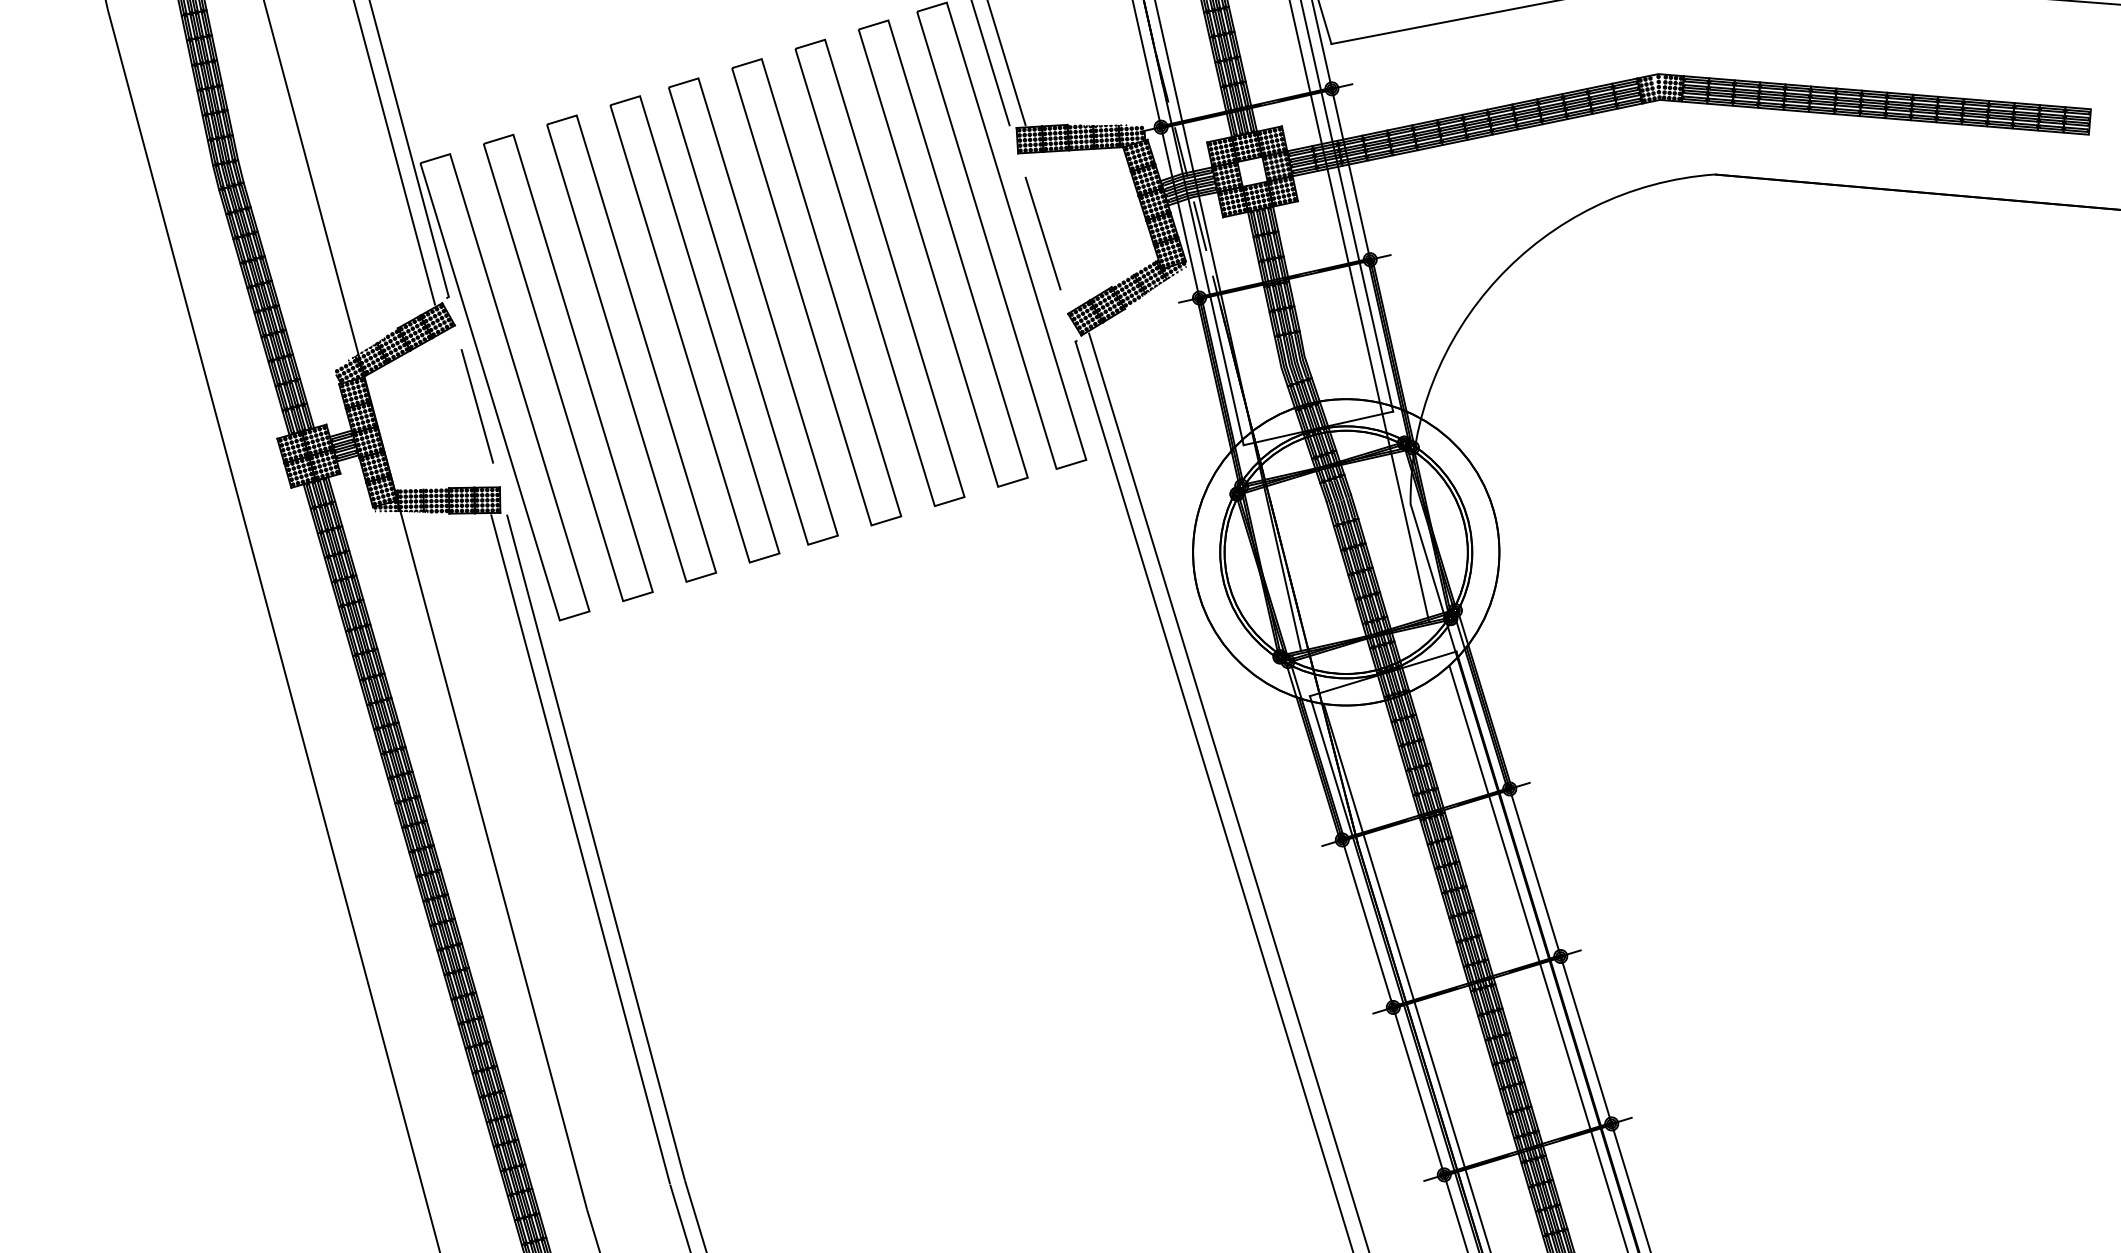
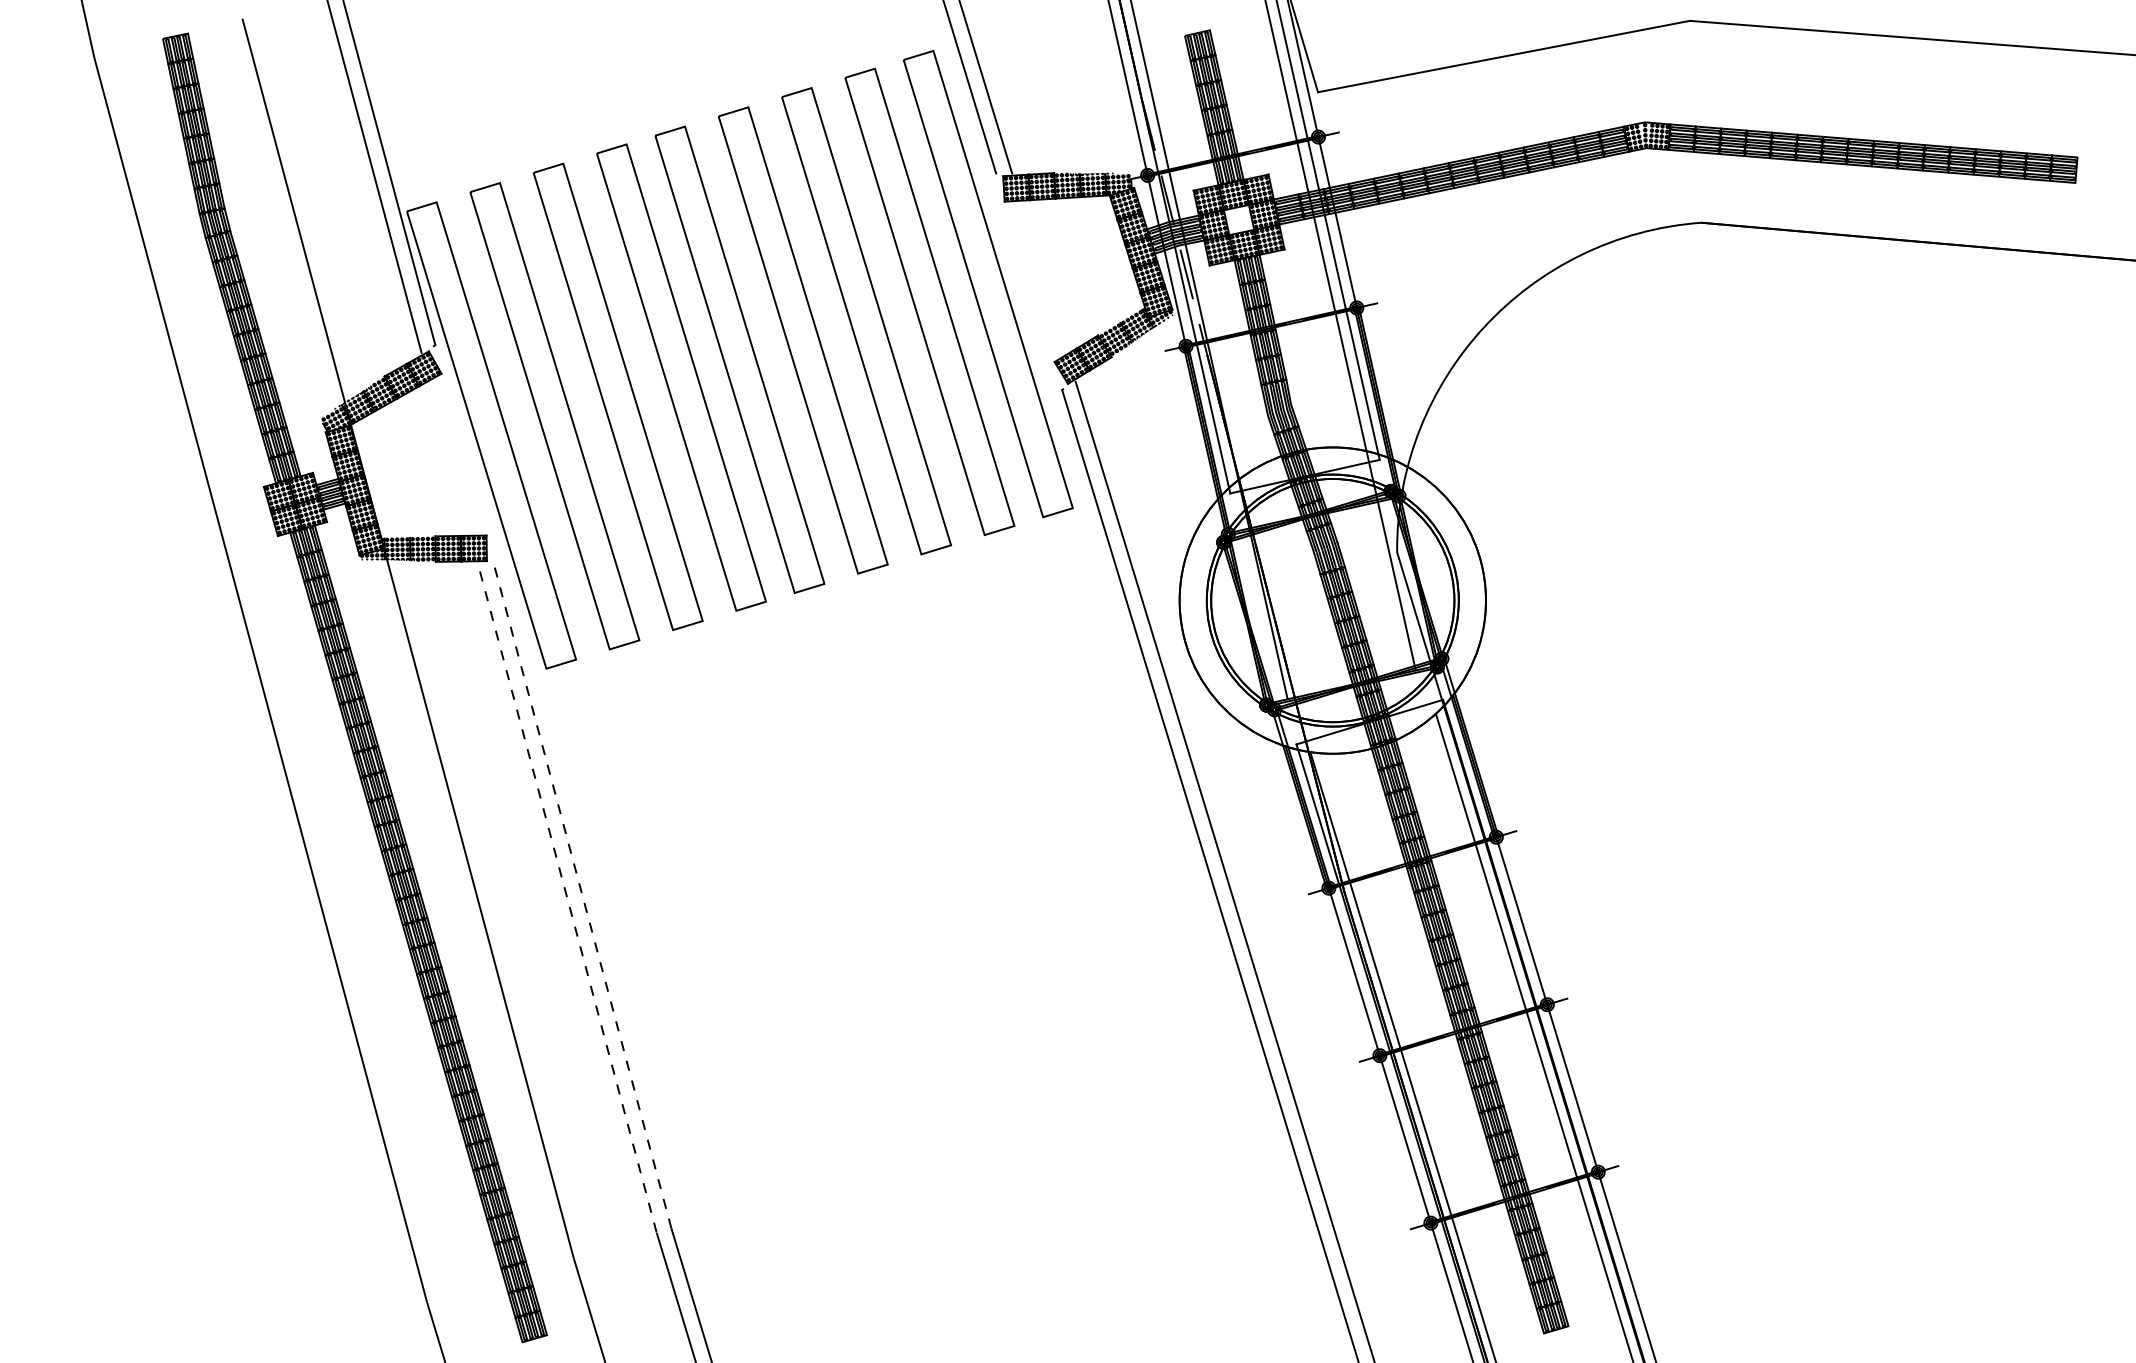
line: (1042, 233) -> (1029, 281), removed
line: (476, 406) -> (463, 454), removed
line: (595, 847) -> (582, 895), solid -> dashed
line: (580, 849) -> (567, 897), solid -> dashed

